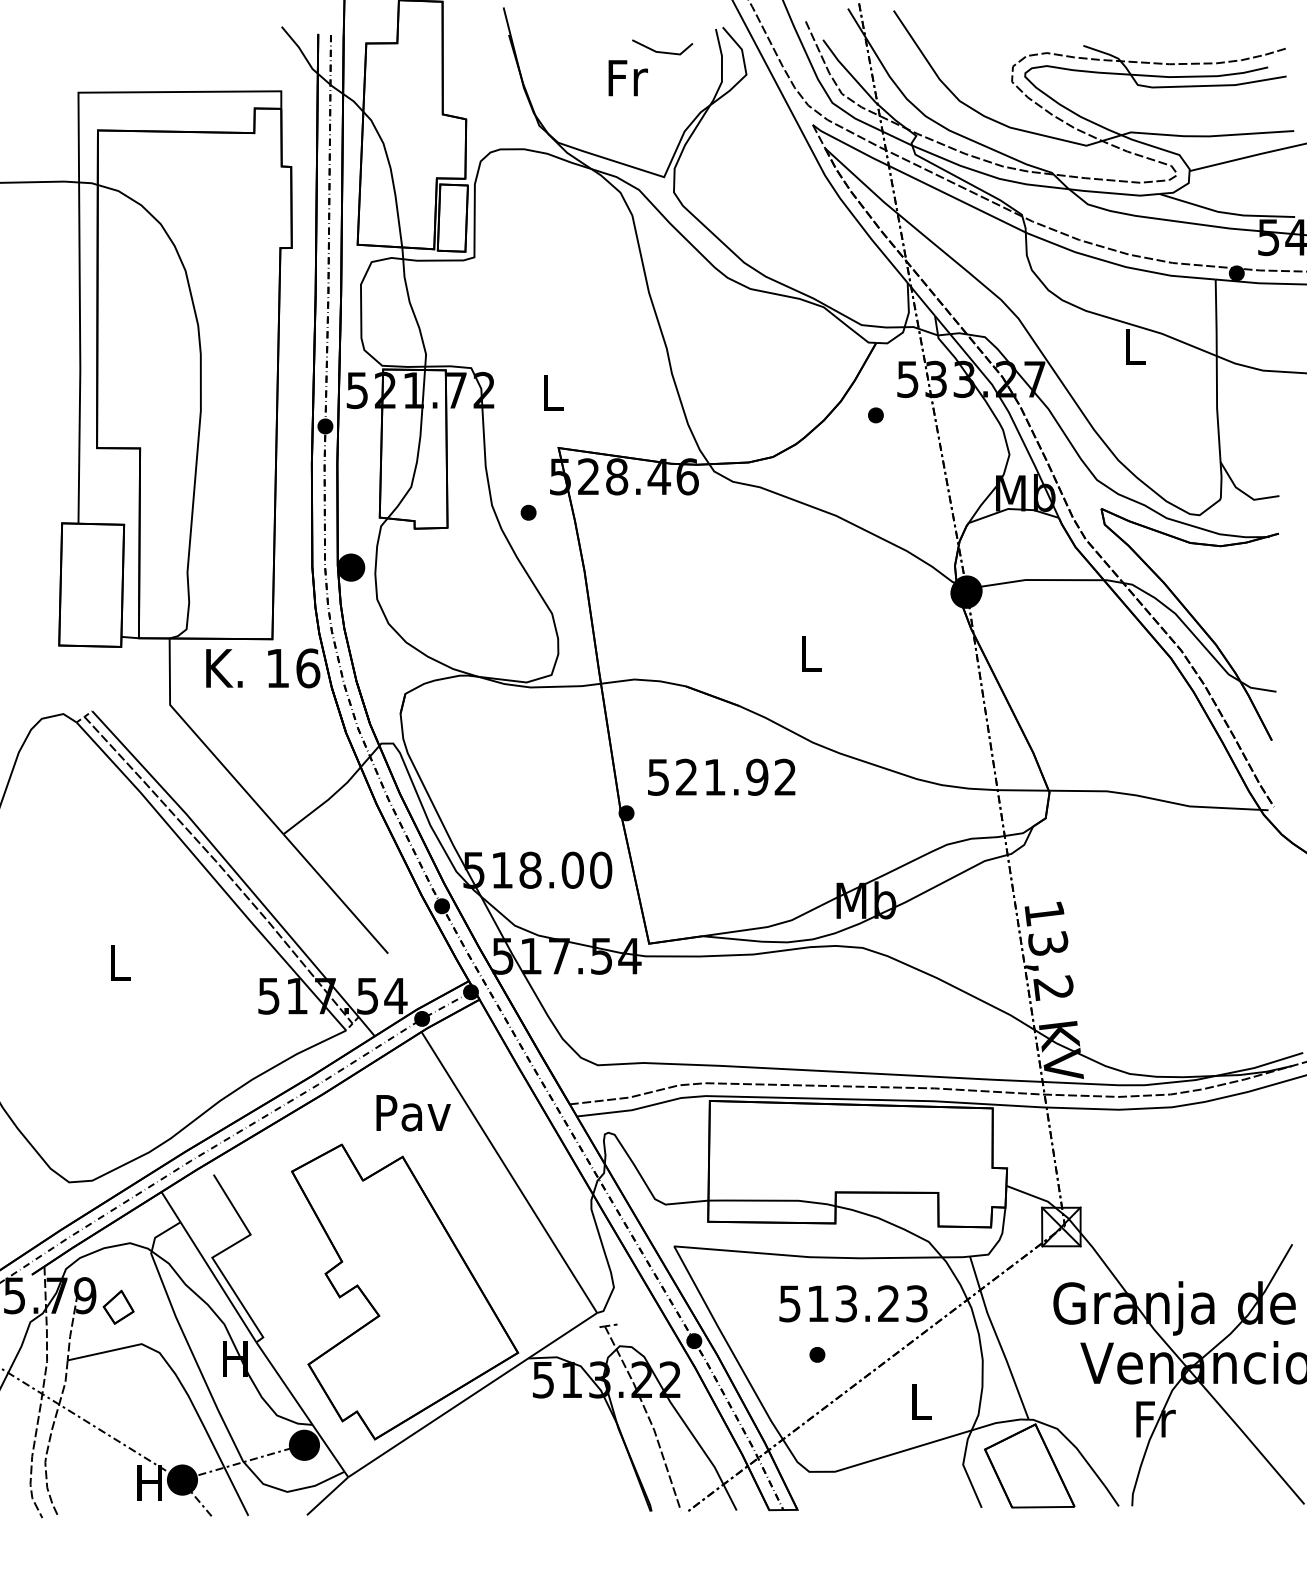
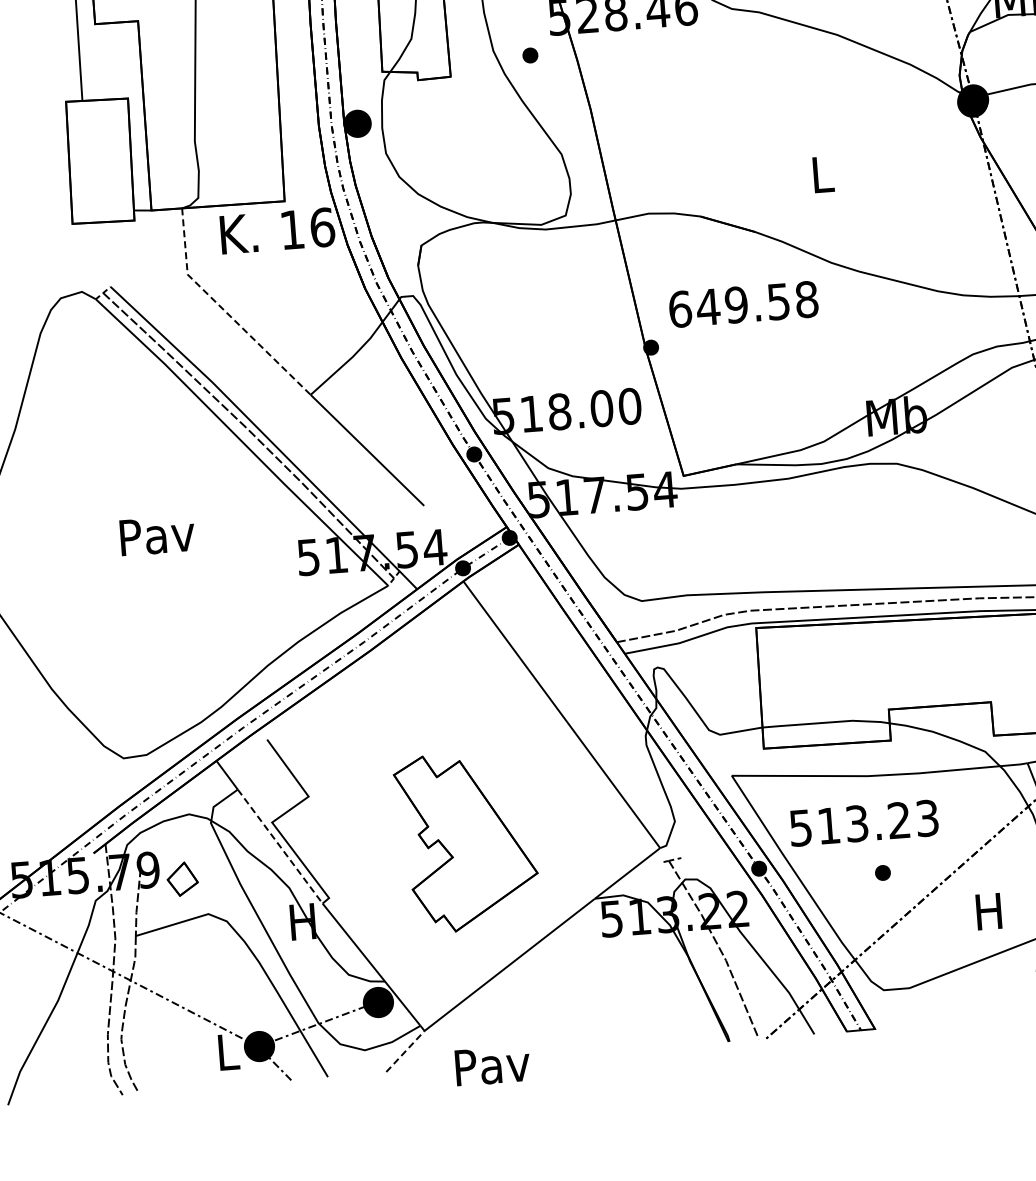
line: (204, 744) -> (225, 311), solid -> dashed
text: (721, 776) -> (742, 303), 521.92 -> 649.58
text: (120, 962) -> (157, 535), L -> Pav
text: (413, 1113) -> (492, 1066), moved
line: (218, 1281) -> (280, 845), solid -> dashed
part: (405, 1291) -> (467, 841), size x0.6
text: (853, 1303) -> (864, 822), moved
text: (919, 1401) -> (988, 911), L -> H
text: (149, 1482) -> (226, 1051), H -> L
line: (328, 1495) -> (406, 1050), solid -> dashed

